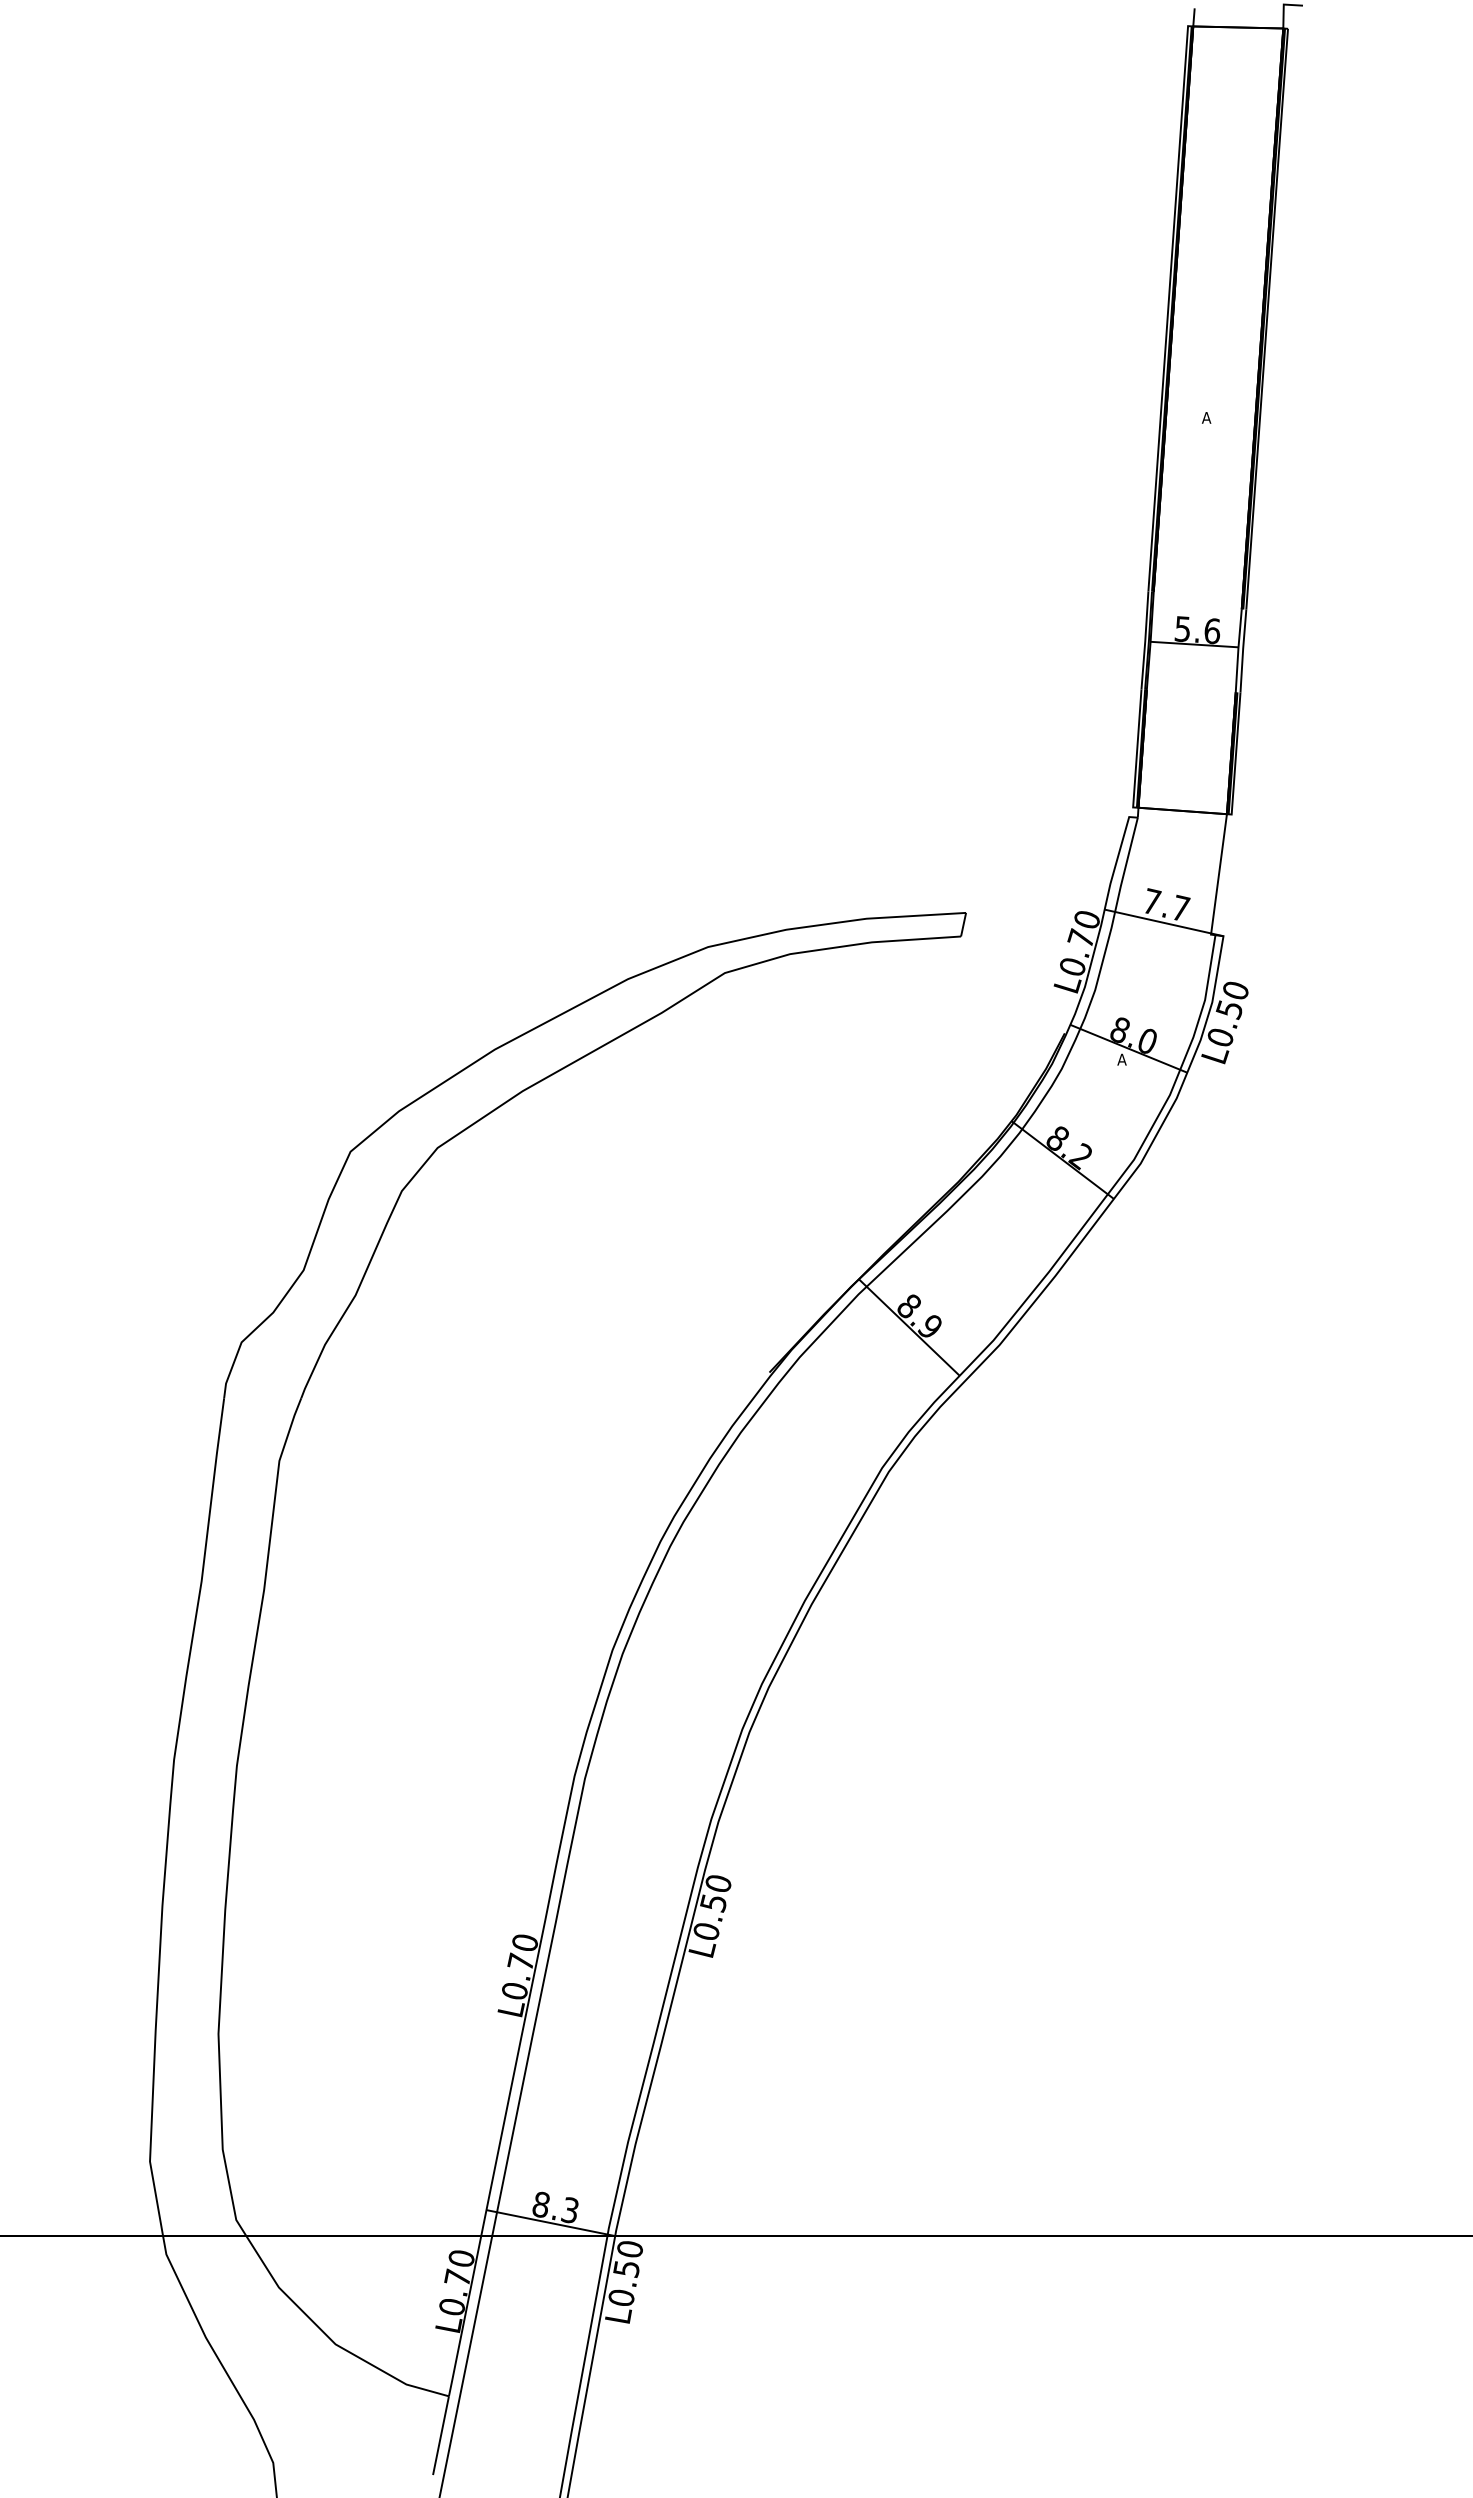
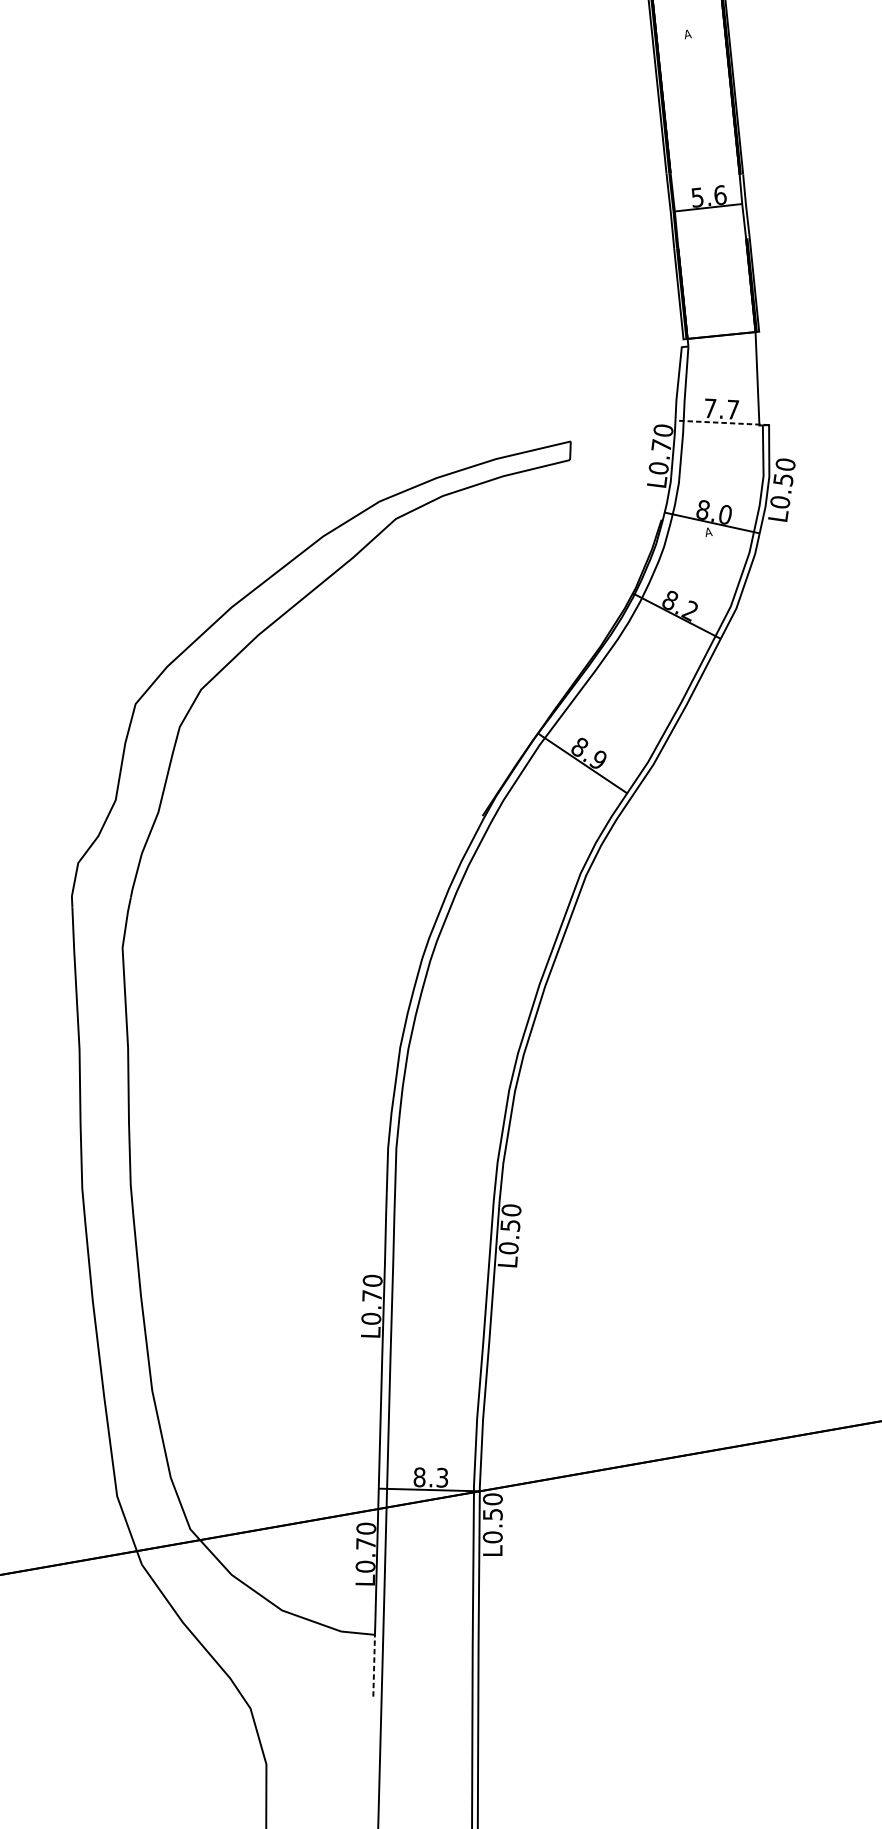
line: (1164, 922) -> (722, 422), solid -> dashed
line: (441, 2435) -> (374, 1665), solid -> dashed

